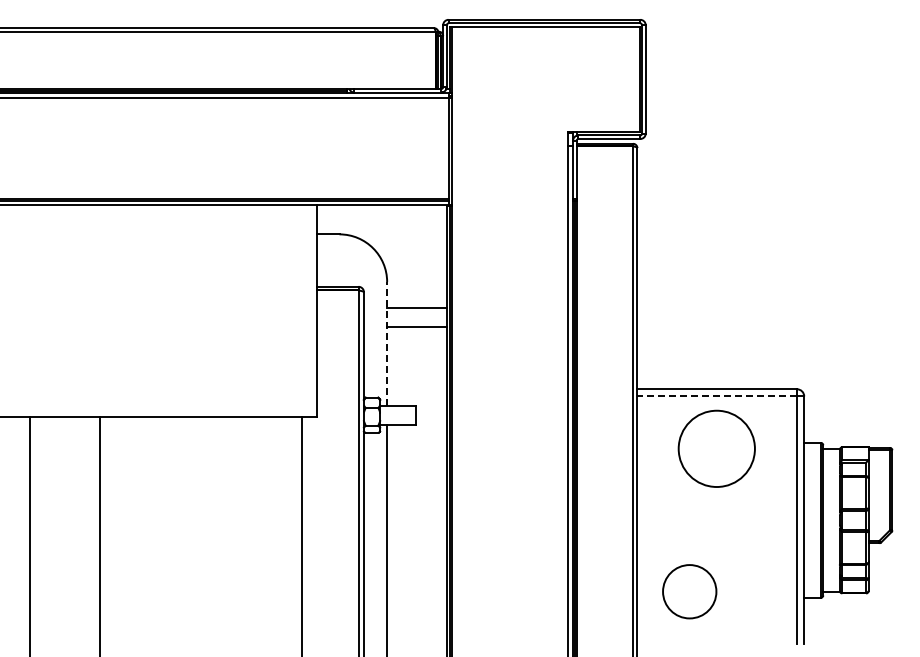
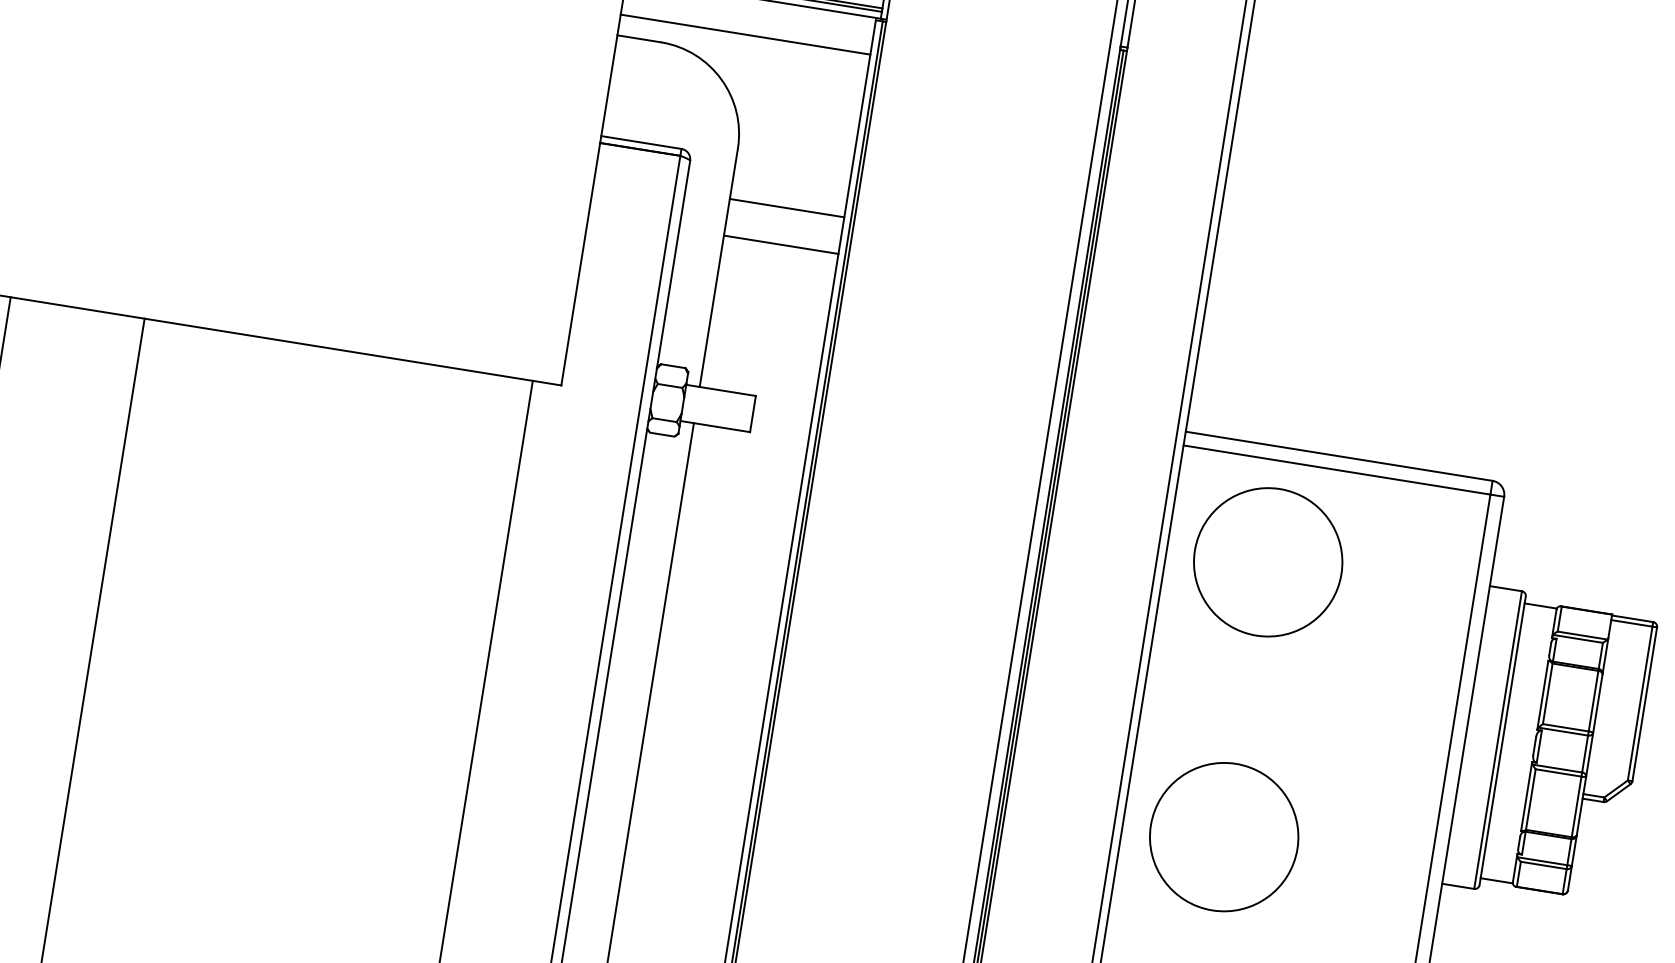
line: (381, 223) -> (745, 34), added
line: (387, 343) -> (719, 266), dashed -> solid
line: (717, 396) -> (1337, 470), dashed -> solid
circle: (716, 448) -> (1267, 561), moved
circle: (689, 591) -> (1223, 836), size x1.43

